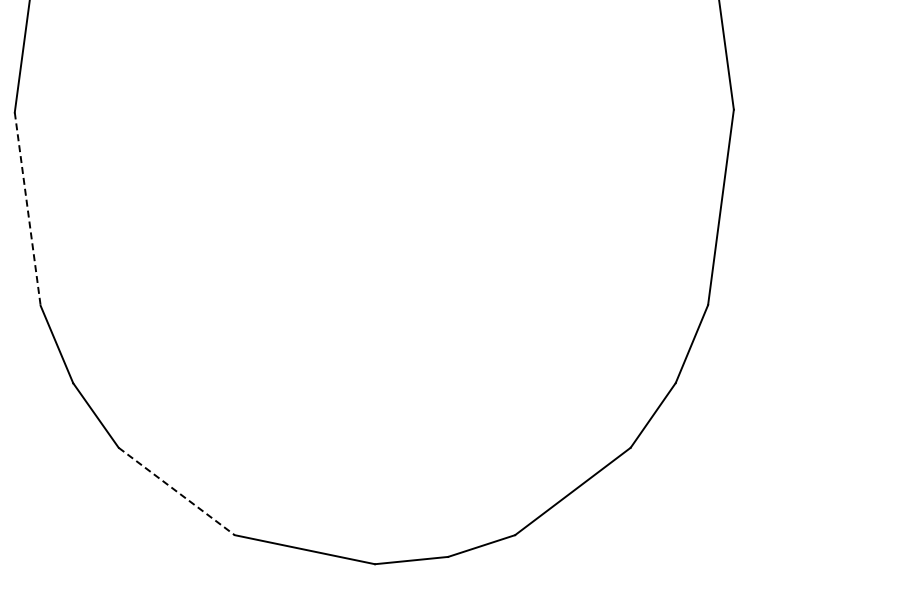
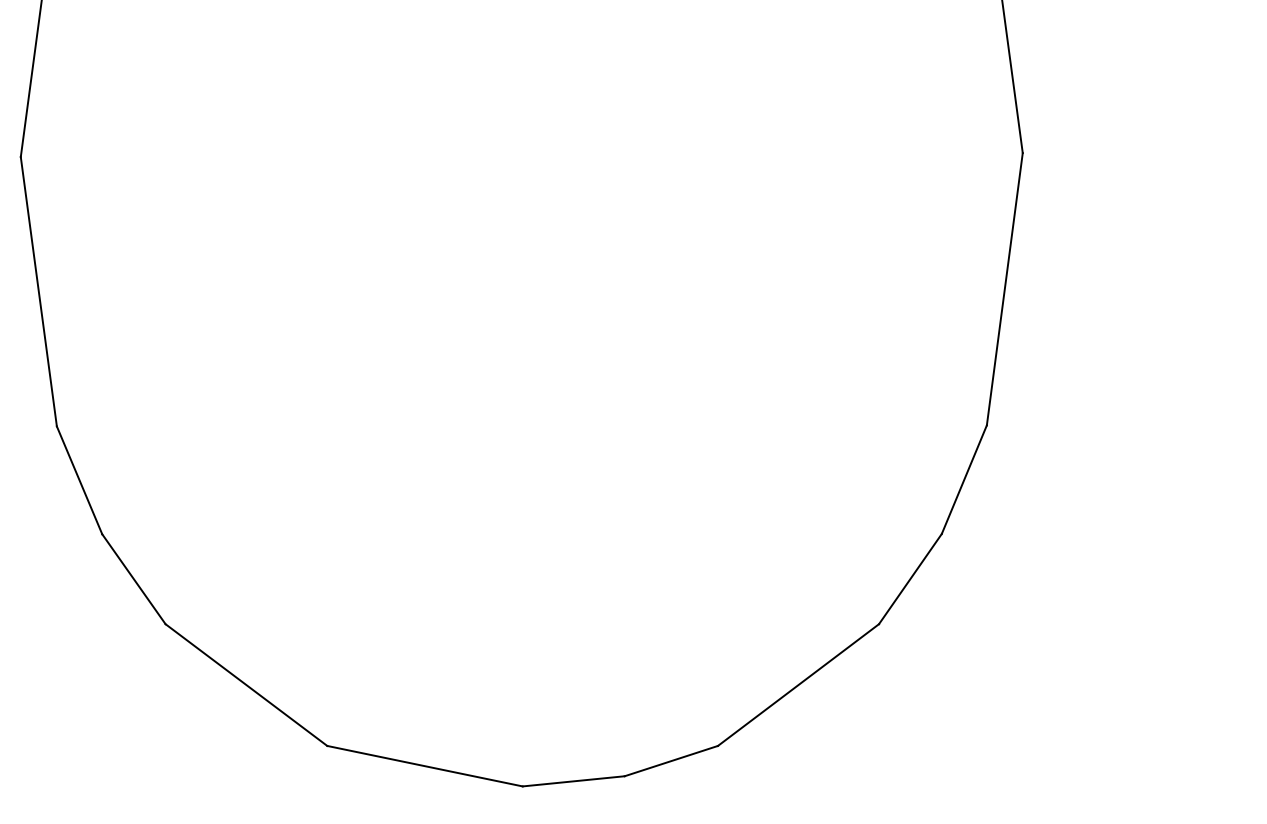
line: (27, 209) -> (38, 292), dashed -> solid
line: (176, 491) -> (246, 685), dashed -> solid

